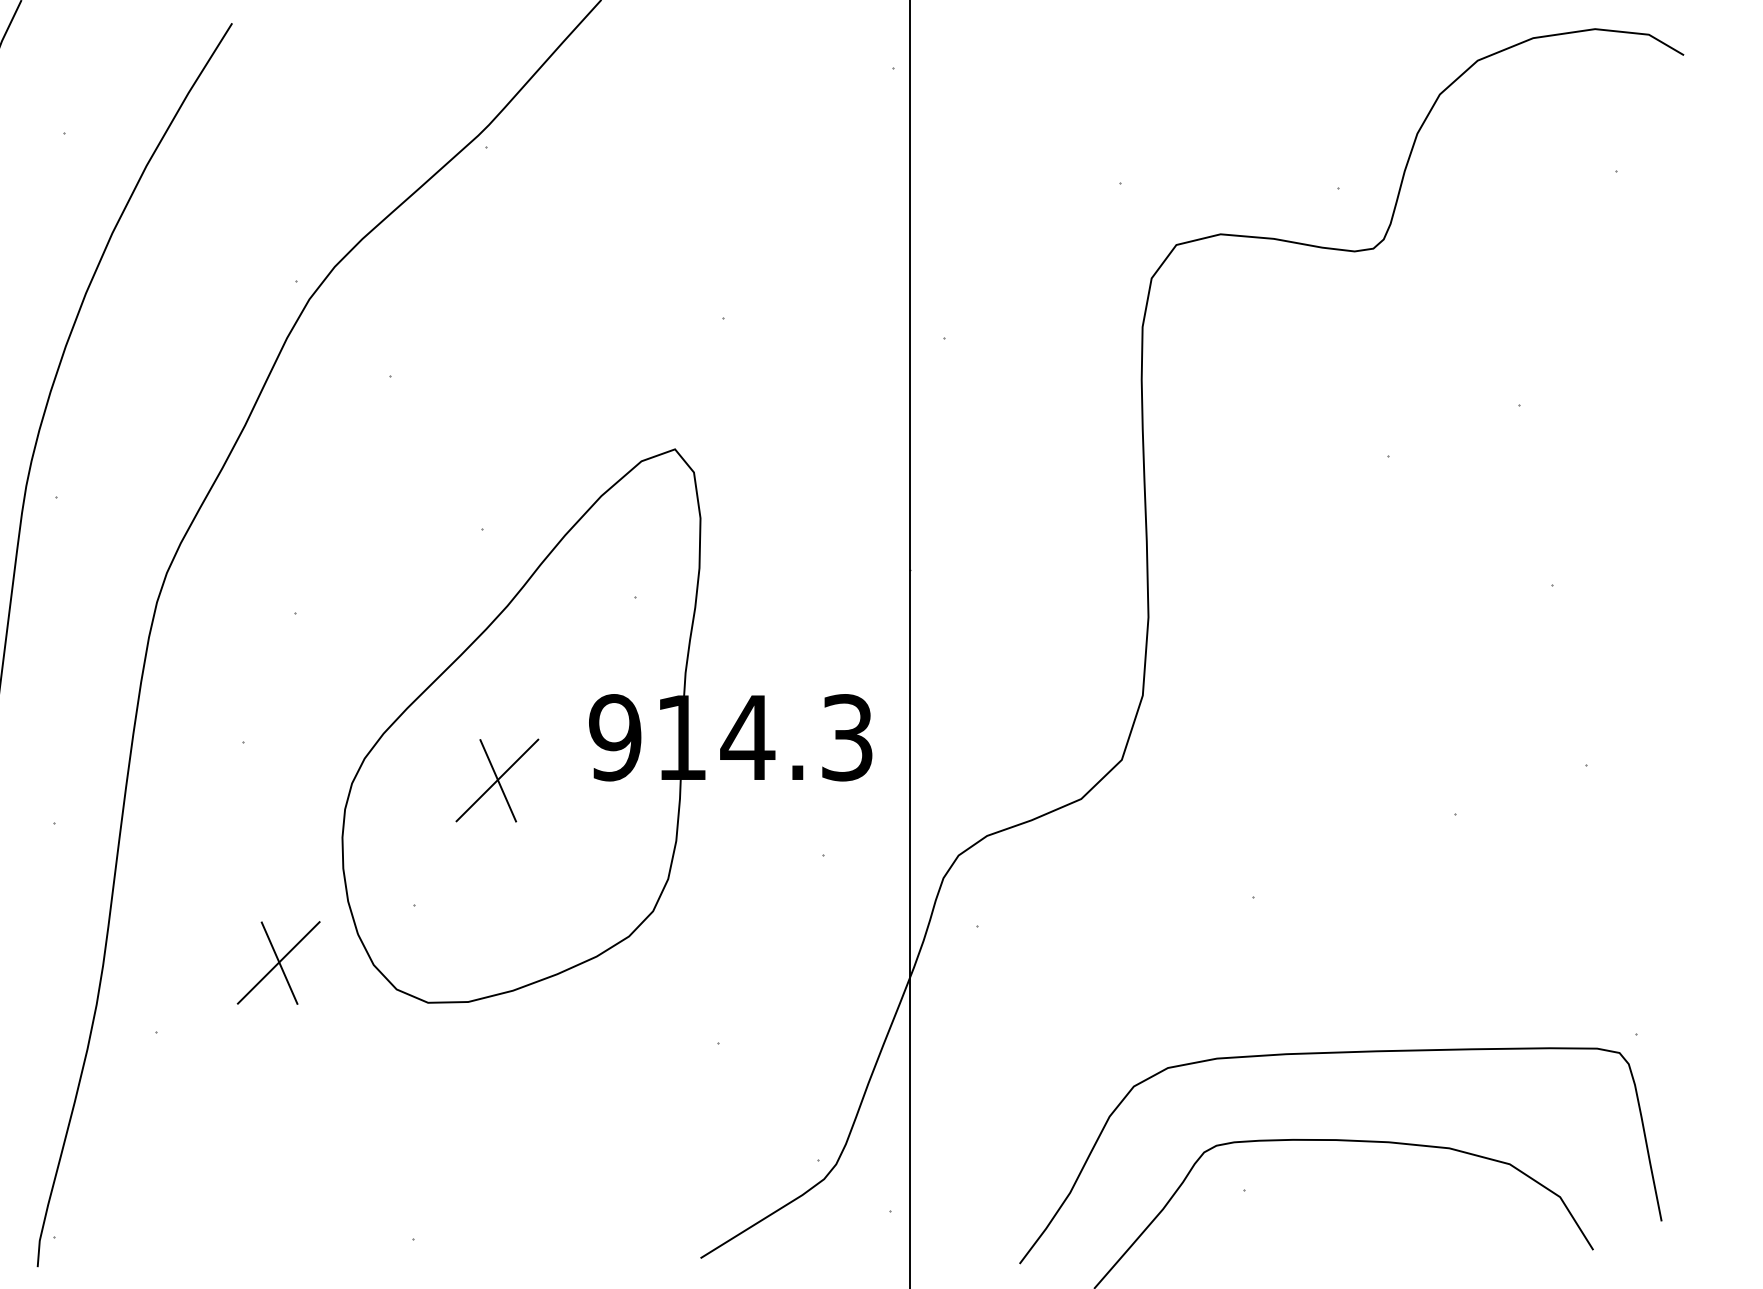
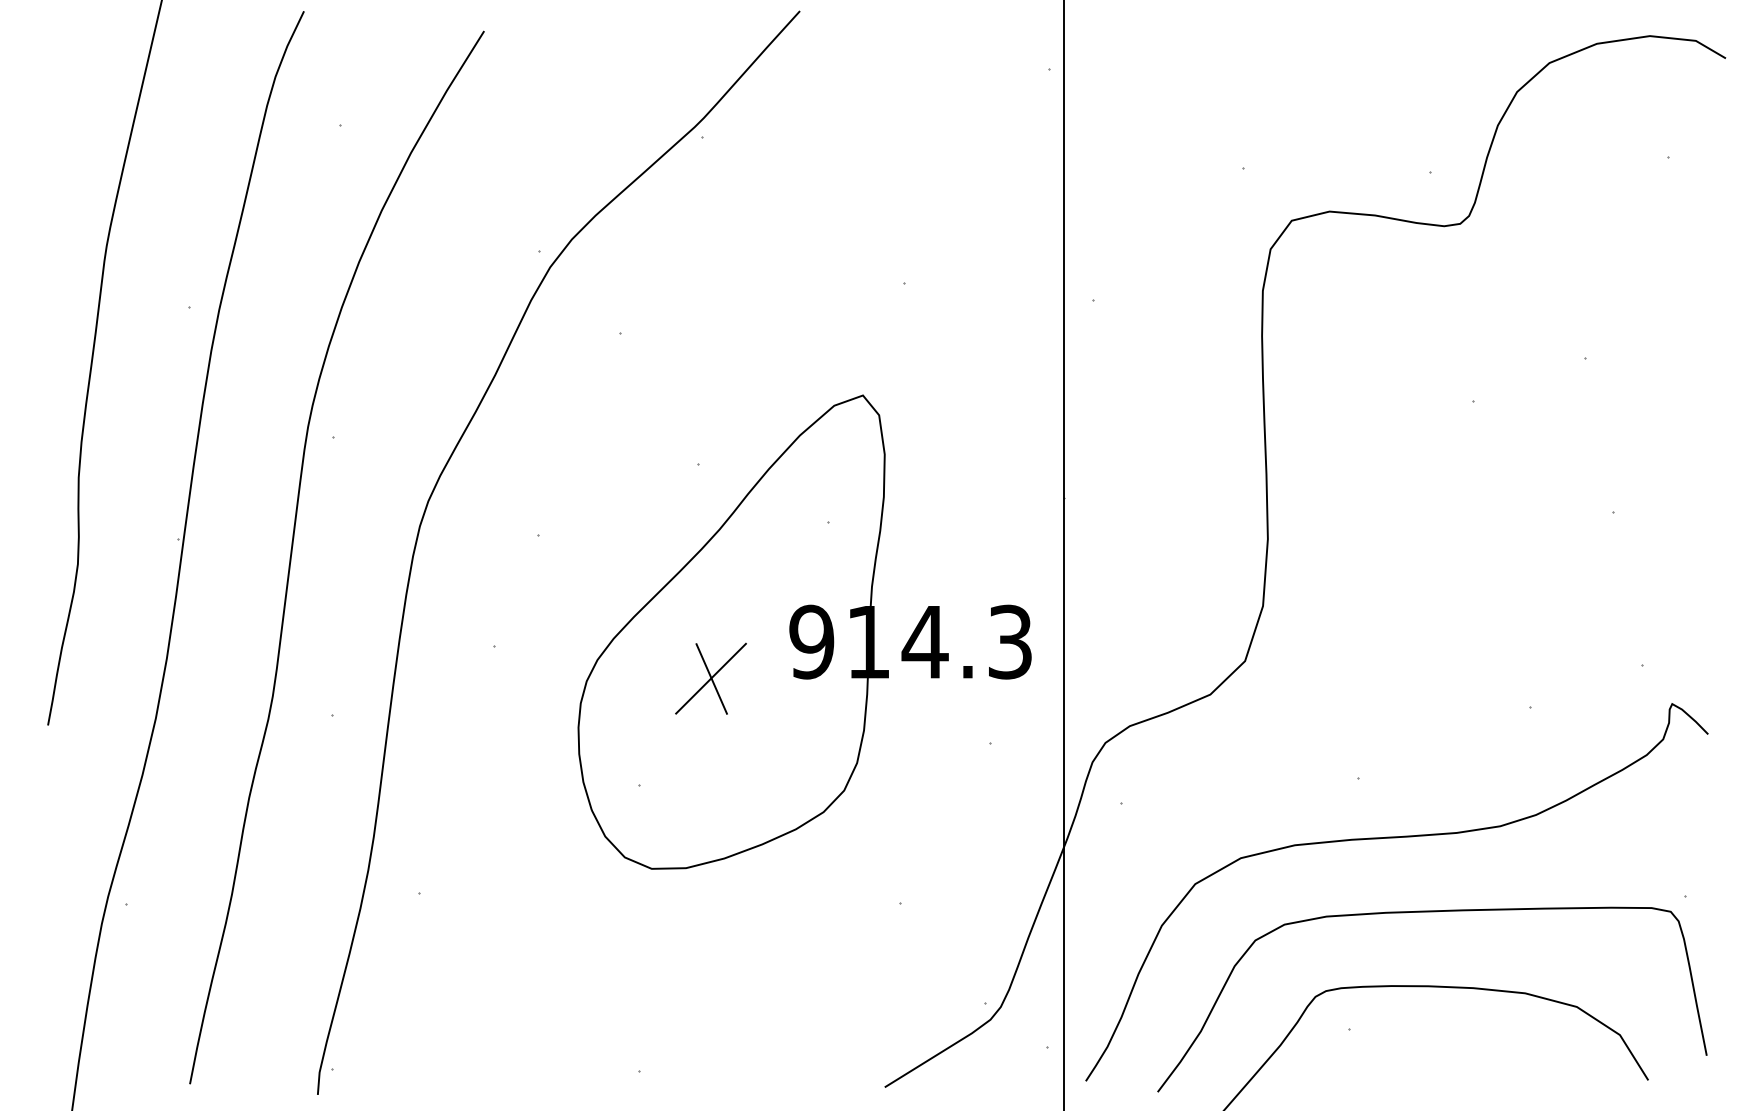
part: (278, 962) -> (523, 834), removed
curve: (1298, 967) -> (1396, 838), added

